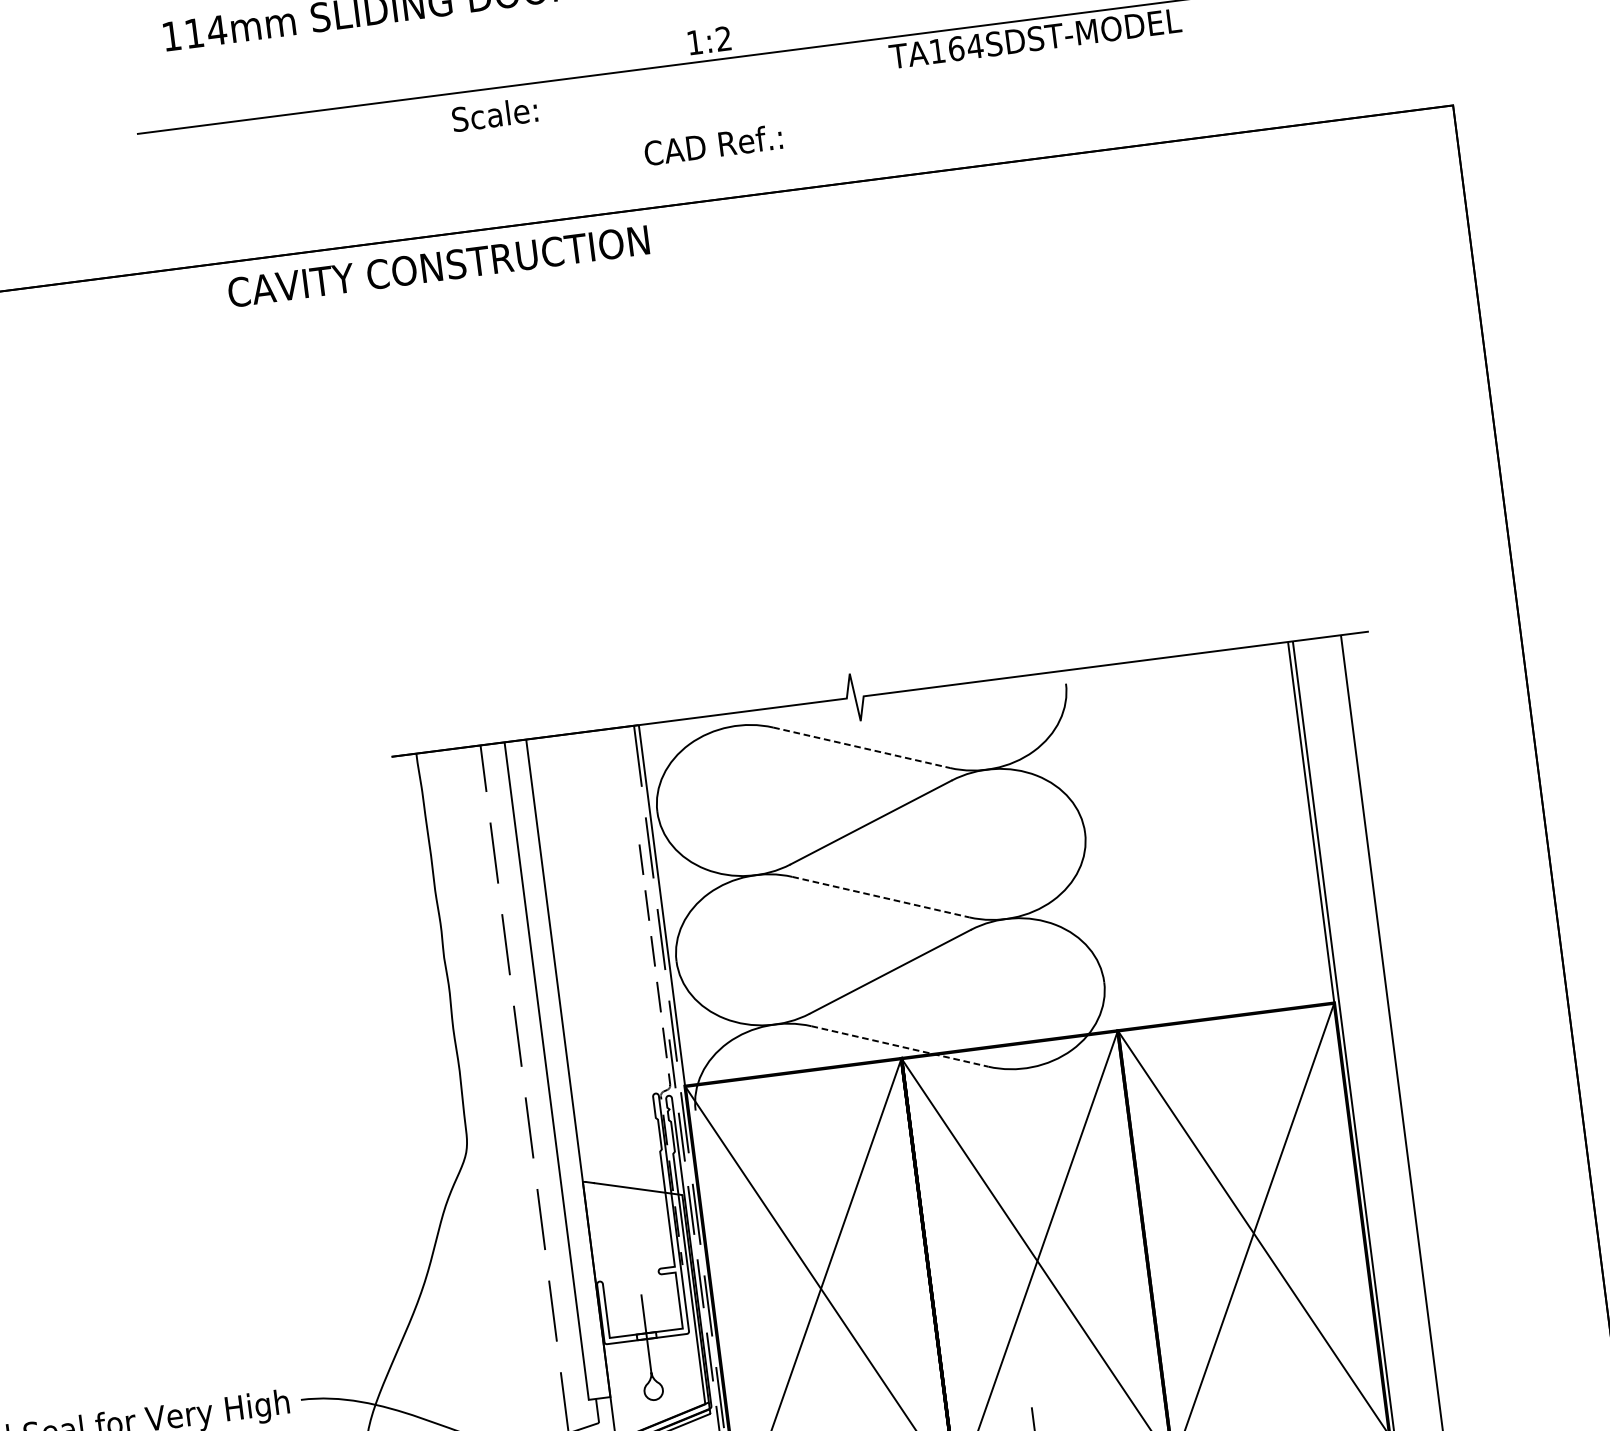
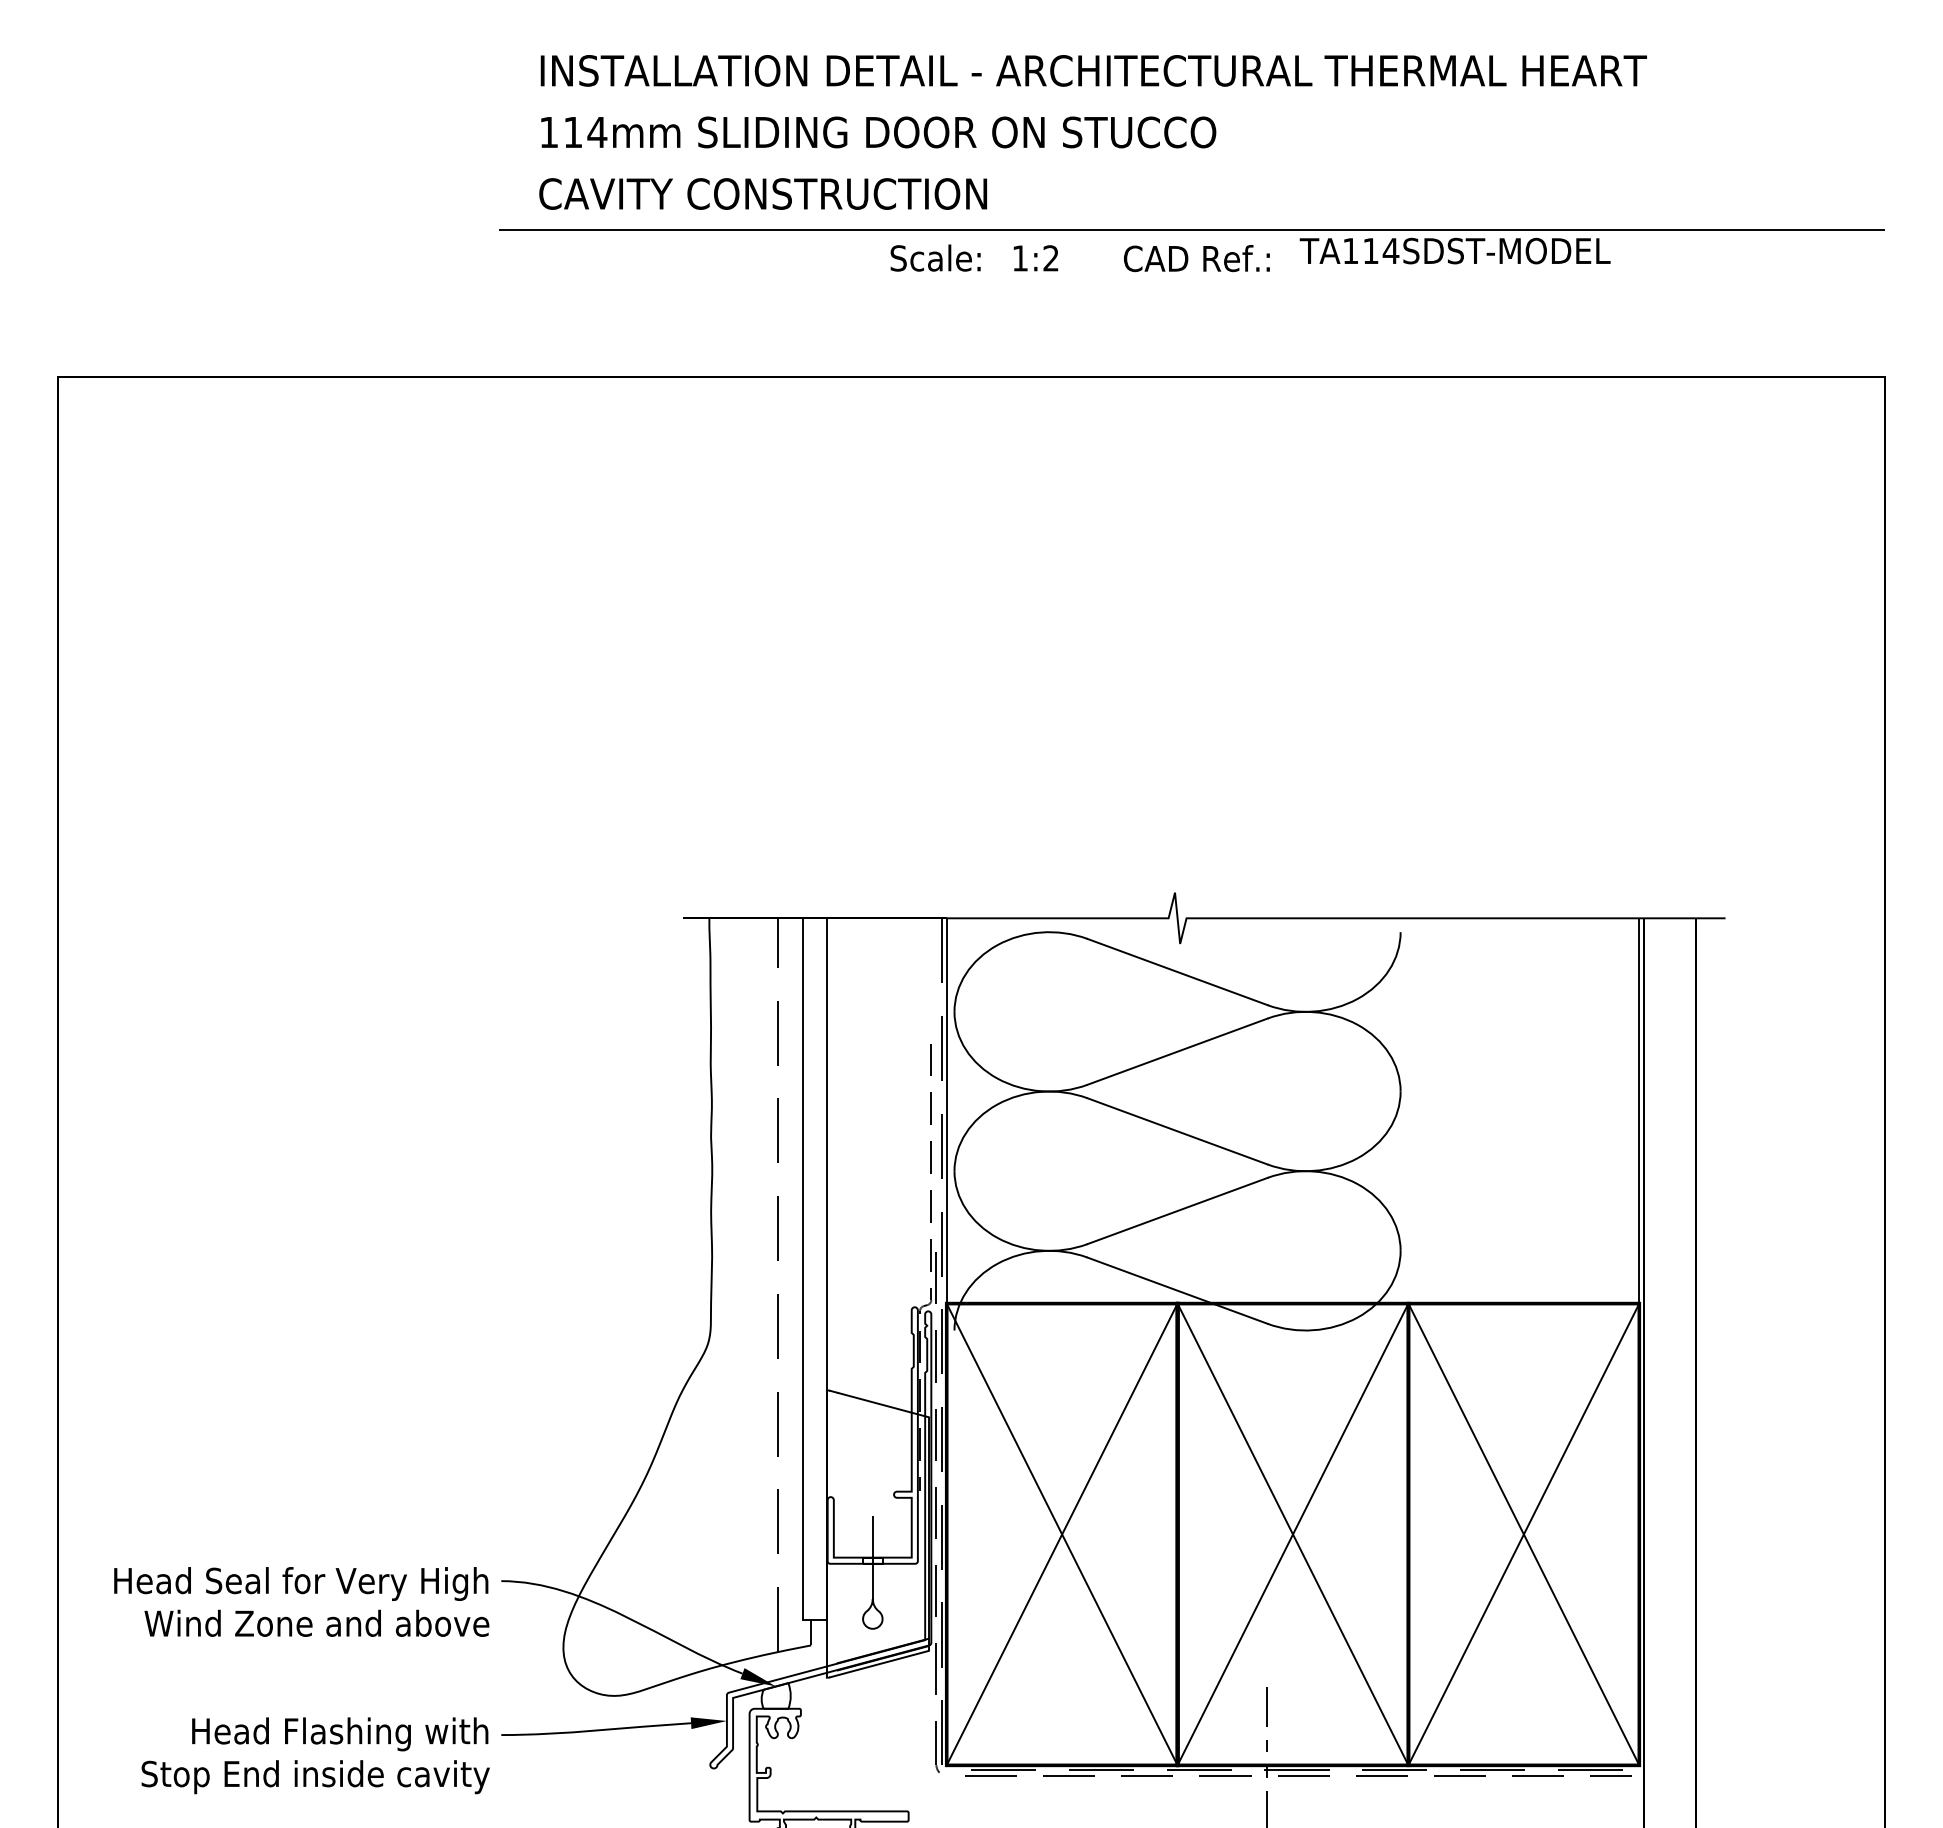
text: (709, 40) -> (1035, 258), moved
text: (956, 48) -> (1371, 250), TA164SDST-MODEL -> TA114SDST-MODEL
text: (494, 114) -> (935, 257), moved
text: (712, 145) -> (1196, 258), moved
text: (438, 266) -> (763, 193), moved
line: (862, 748) -> (1178, 972), dashed -> solid
line: (881, 897) -> (1178, 1131), dashed -> solid
line: (900, 1046) -> (1178, 1290), dashed -> solid

